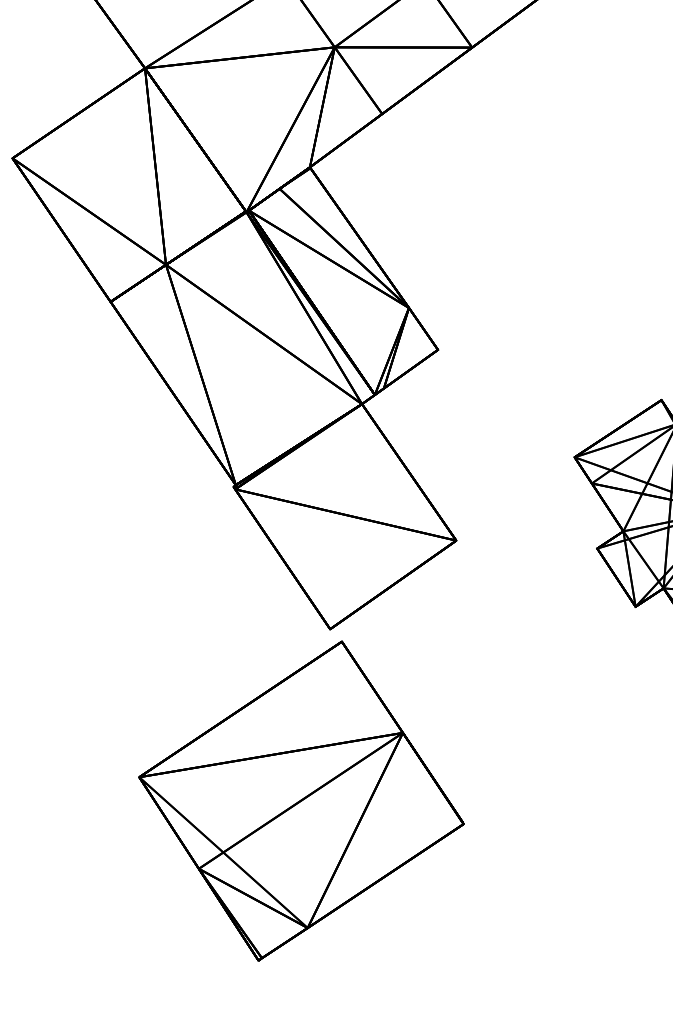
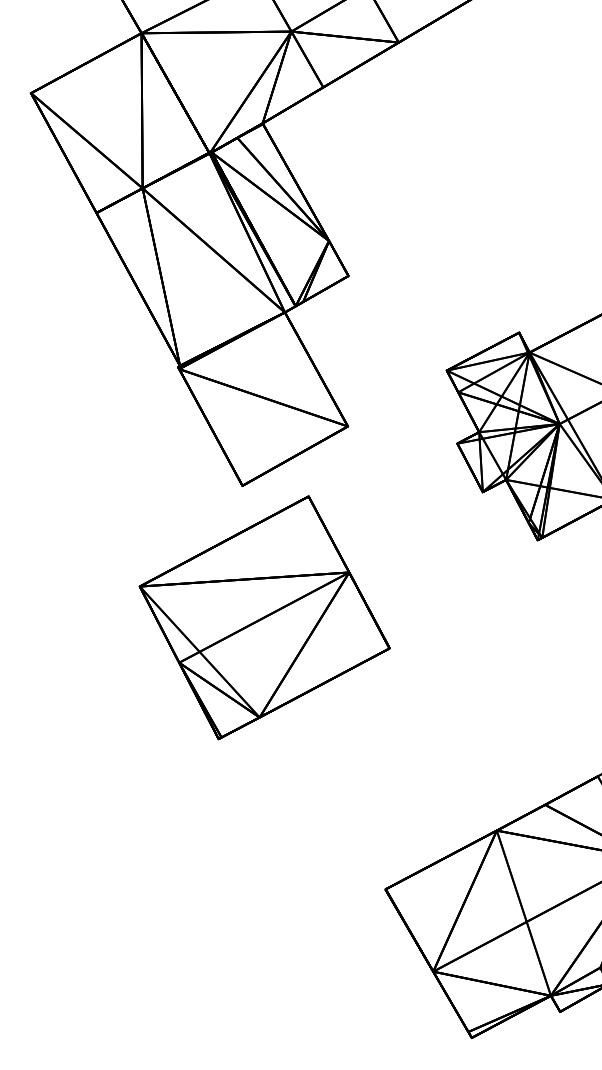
part: (301, 800) -> (264, 617), moved

